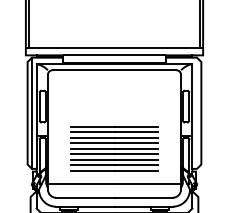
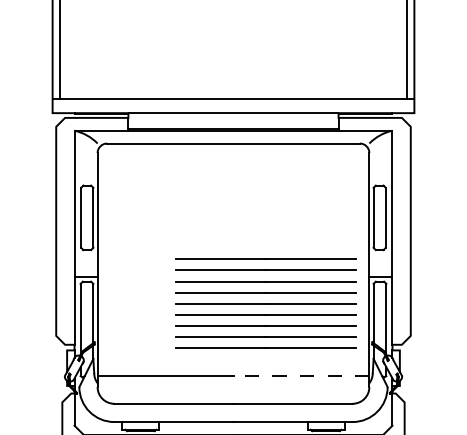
line: (31, 112) -> (64, 229), removed
part: (114, 148) -> (266, 303), moved
line: (147, 183) -> (300, 374), solid -> dashed

